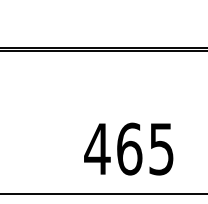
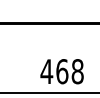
text: (161, 148) -> (77, 71), 465 -> 468

